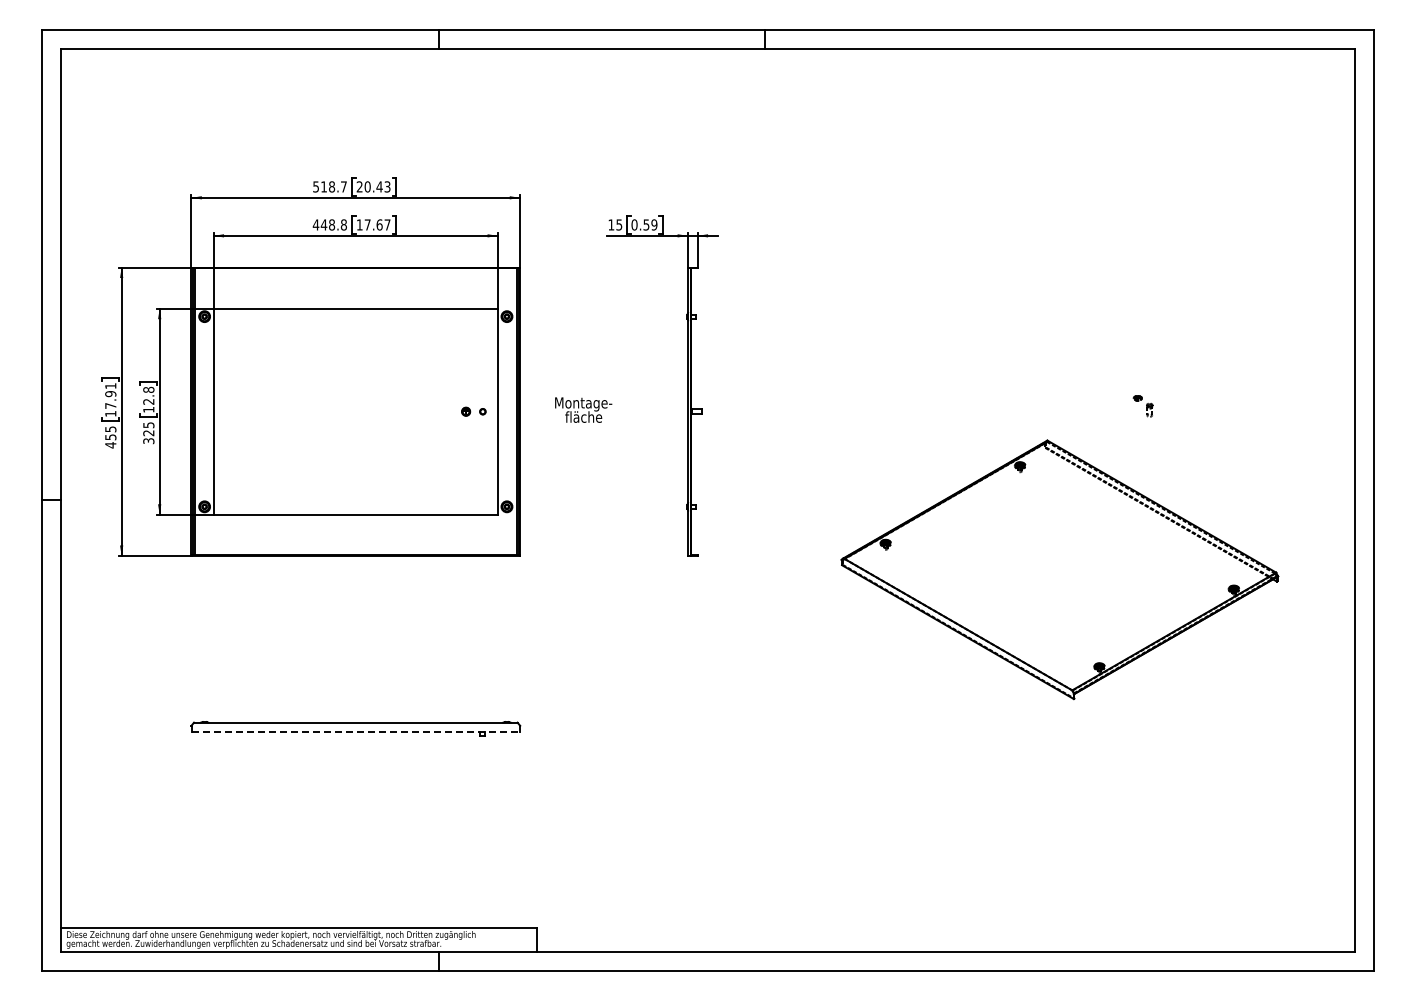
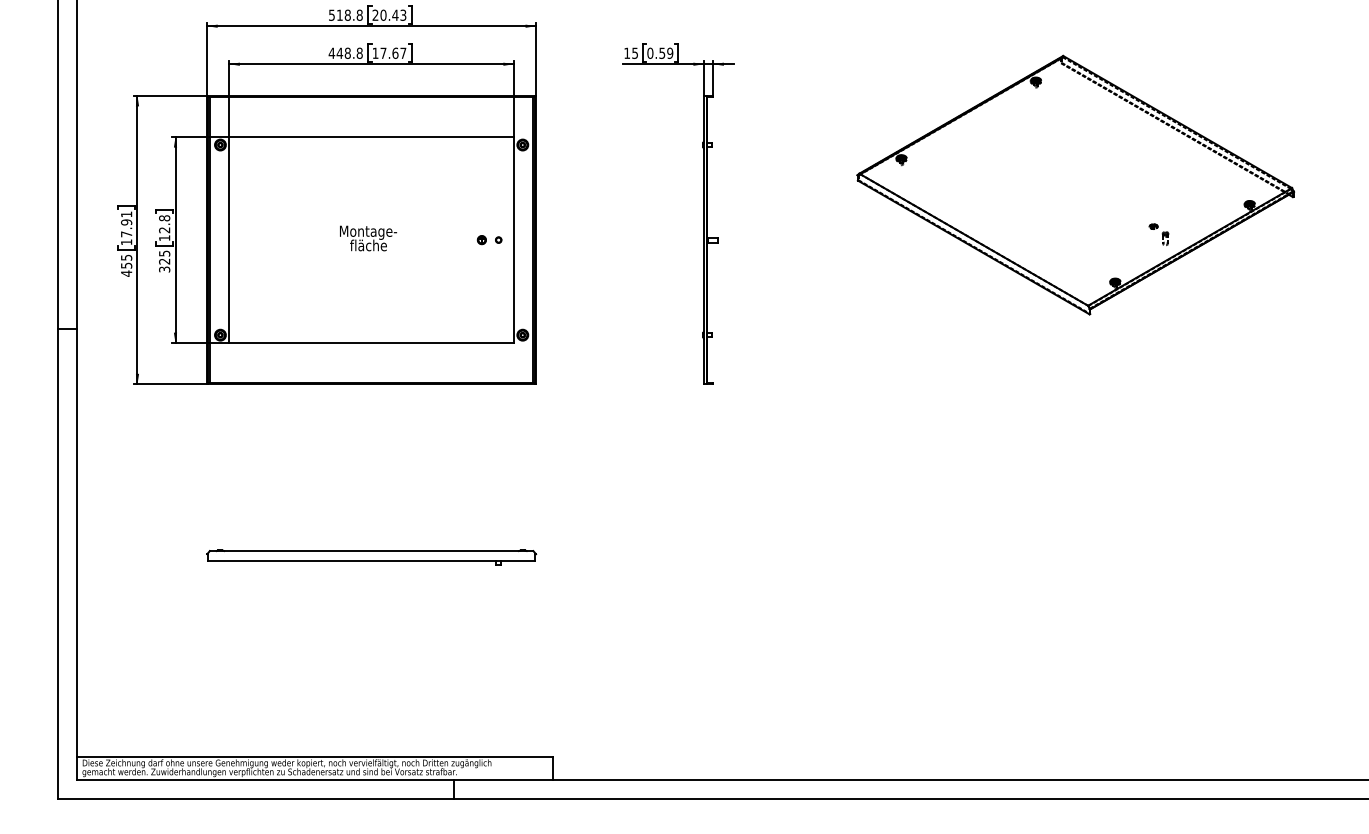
text: (343, 186) -> (359, 14), 518.7 -> 518.8
text: (583, 409) -> (368, 237), moved
part: (1059, 569) -> (1075, 184), moved
line: (355, 732) -> (371, 560), dashed -> solid

